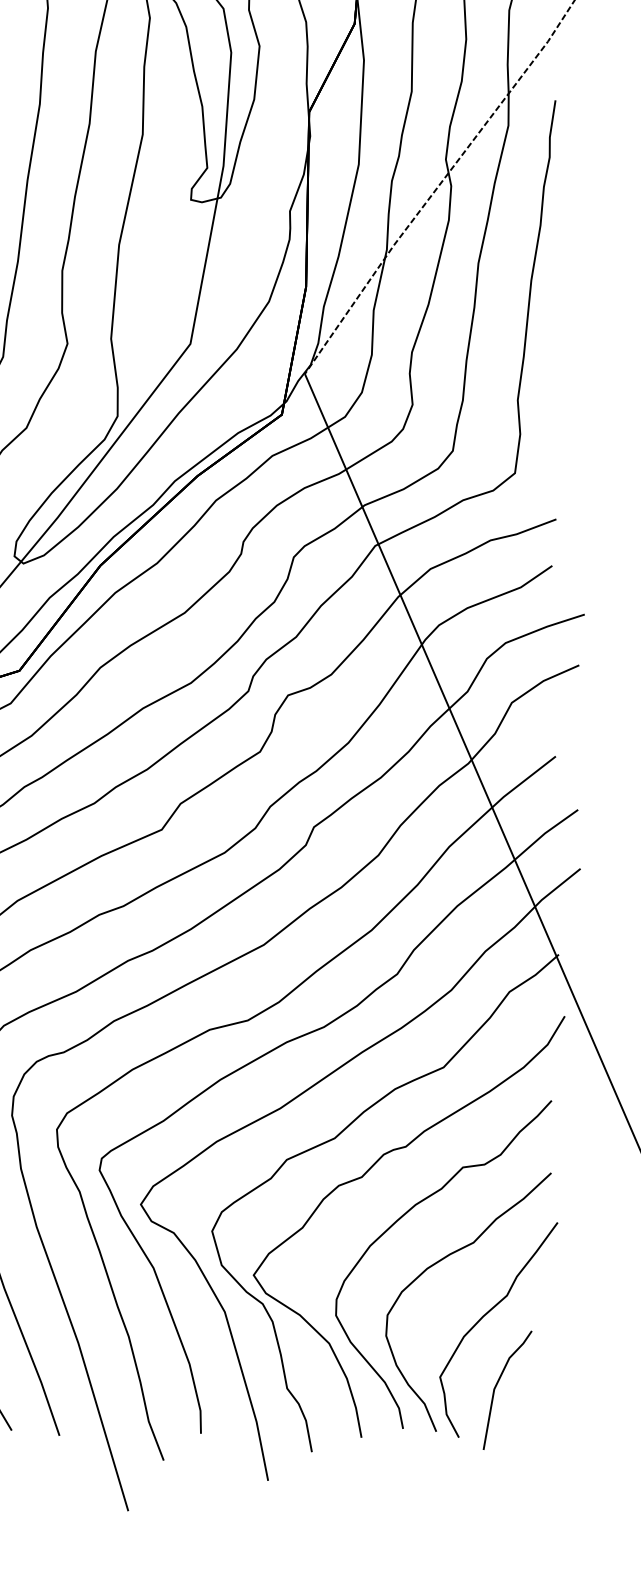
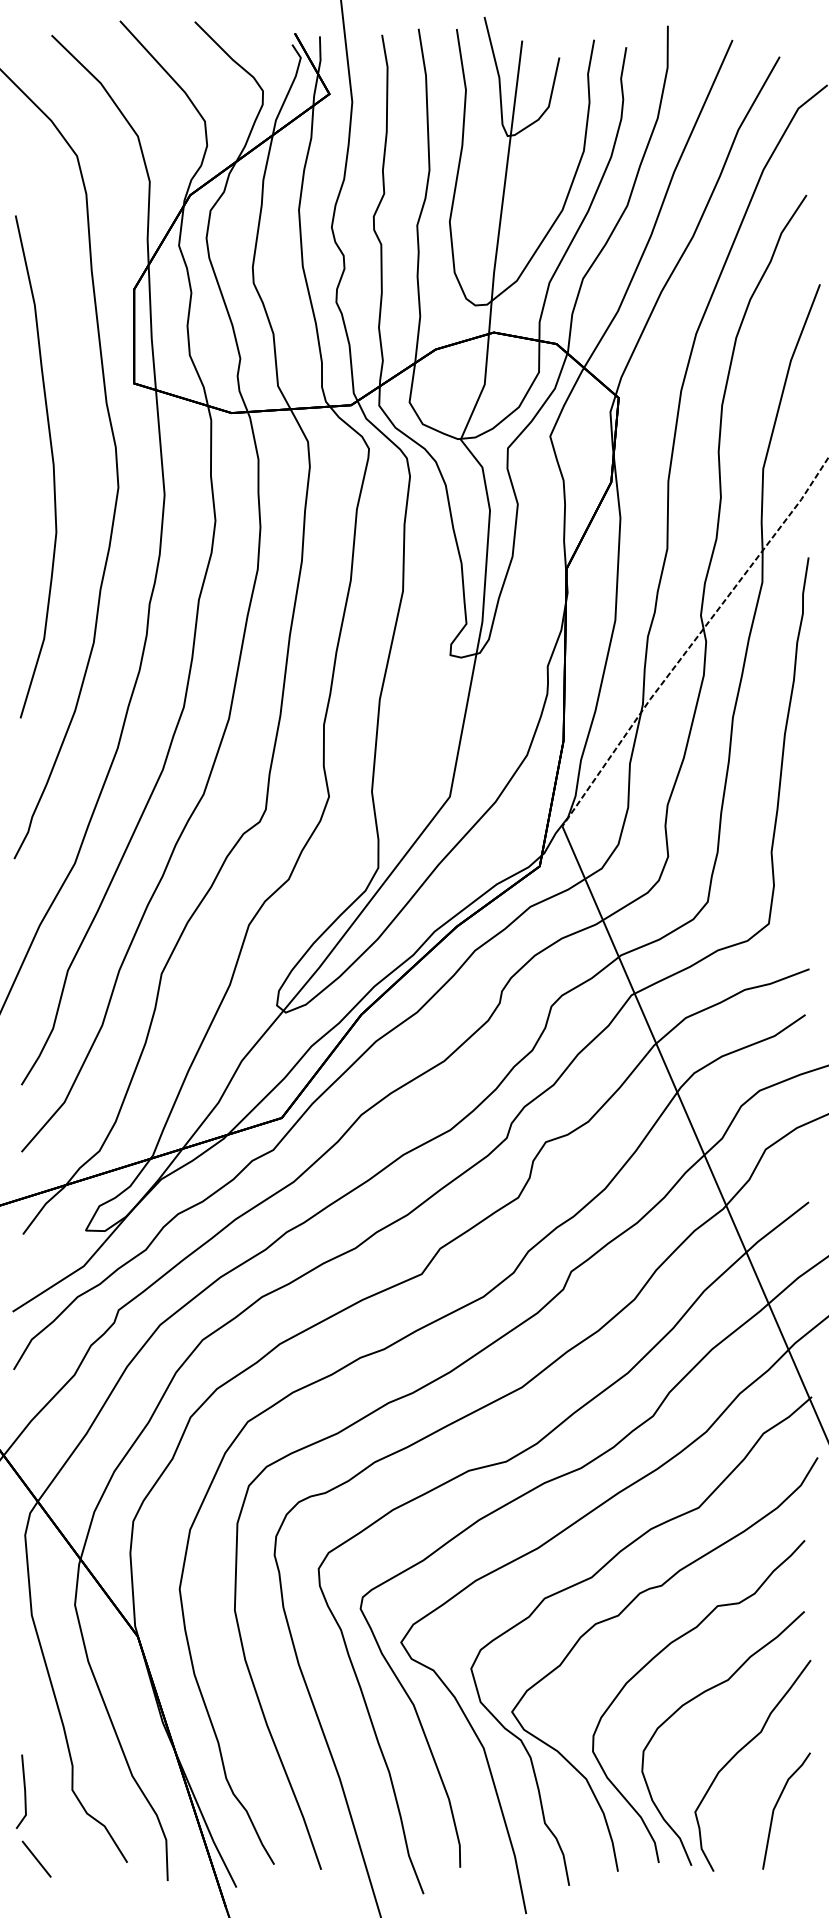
part: (497, 1385) -> (776, 1806), moved

